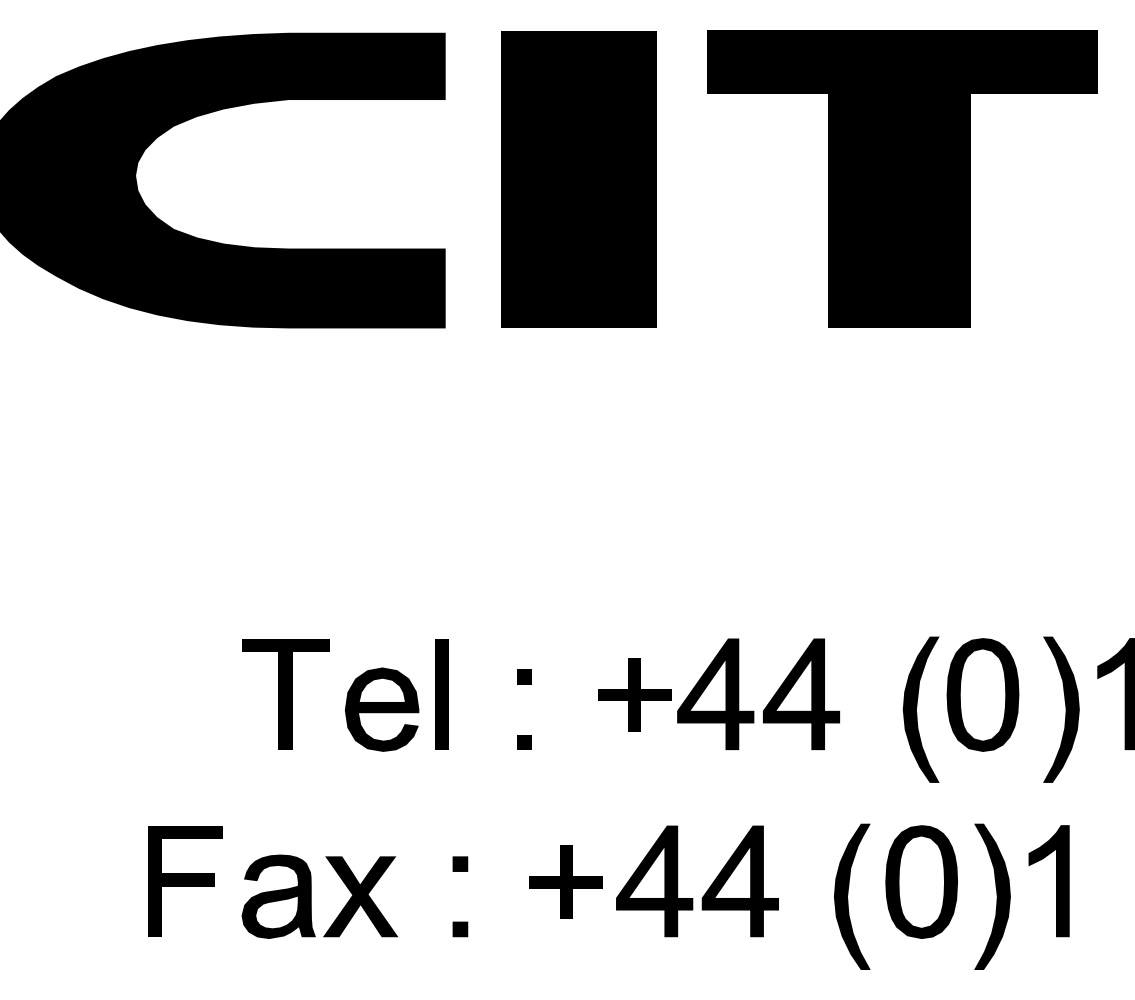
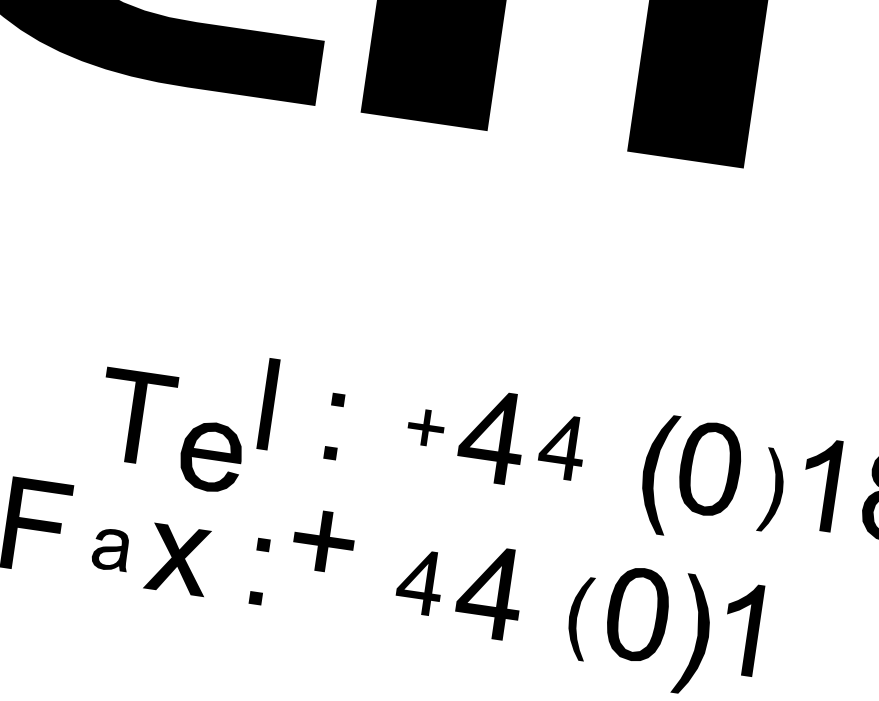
part: (285, 694) -> (136, 417), moved
part: (634, 694) -> (425, 427), size x0.6
part: (801, 694) -> (562, 447), size x0.7
part: (381, 709) -> (210, 456), moved
part: (1061, 709) -> (772, 490), size x0.7
part: (565, 881) -> (323, 540), moved
part: (654, 881) -> (419, 582), size x0.7
part: (278, 896) -> (111, 549), size x0.6
part: (852, 896) -> (579, 618), size x0.7

